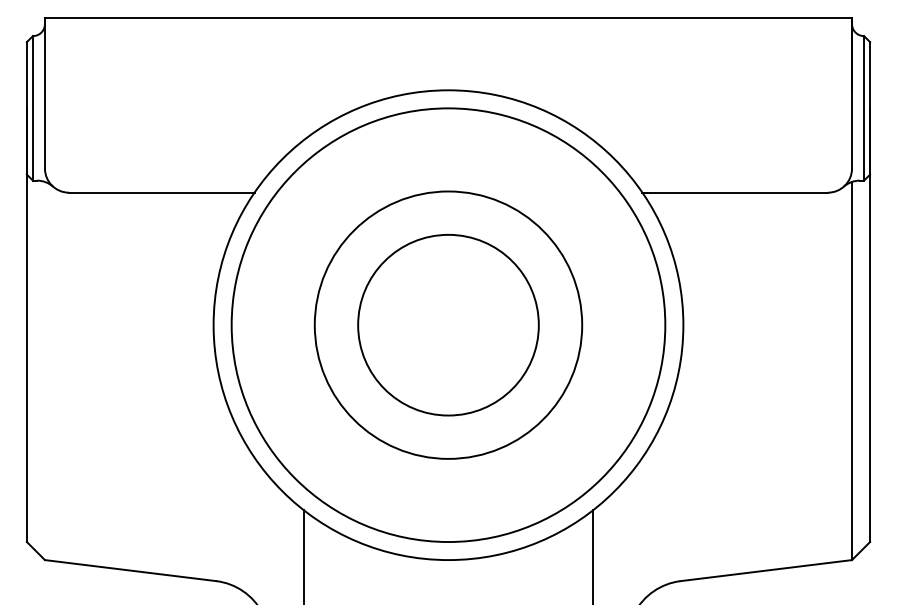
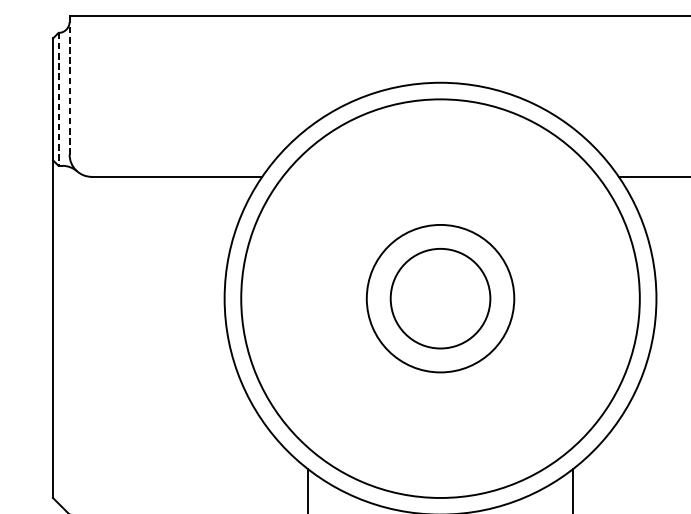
line: (44, 95) -> (69, 87), solid -> dashed
line: (32, 108) -> (58, 99), solid -> dashed
circle: (448, 324) -> (440, 298), size x0.6
circle: (448, 324) -> (440, 298), size x0.6

